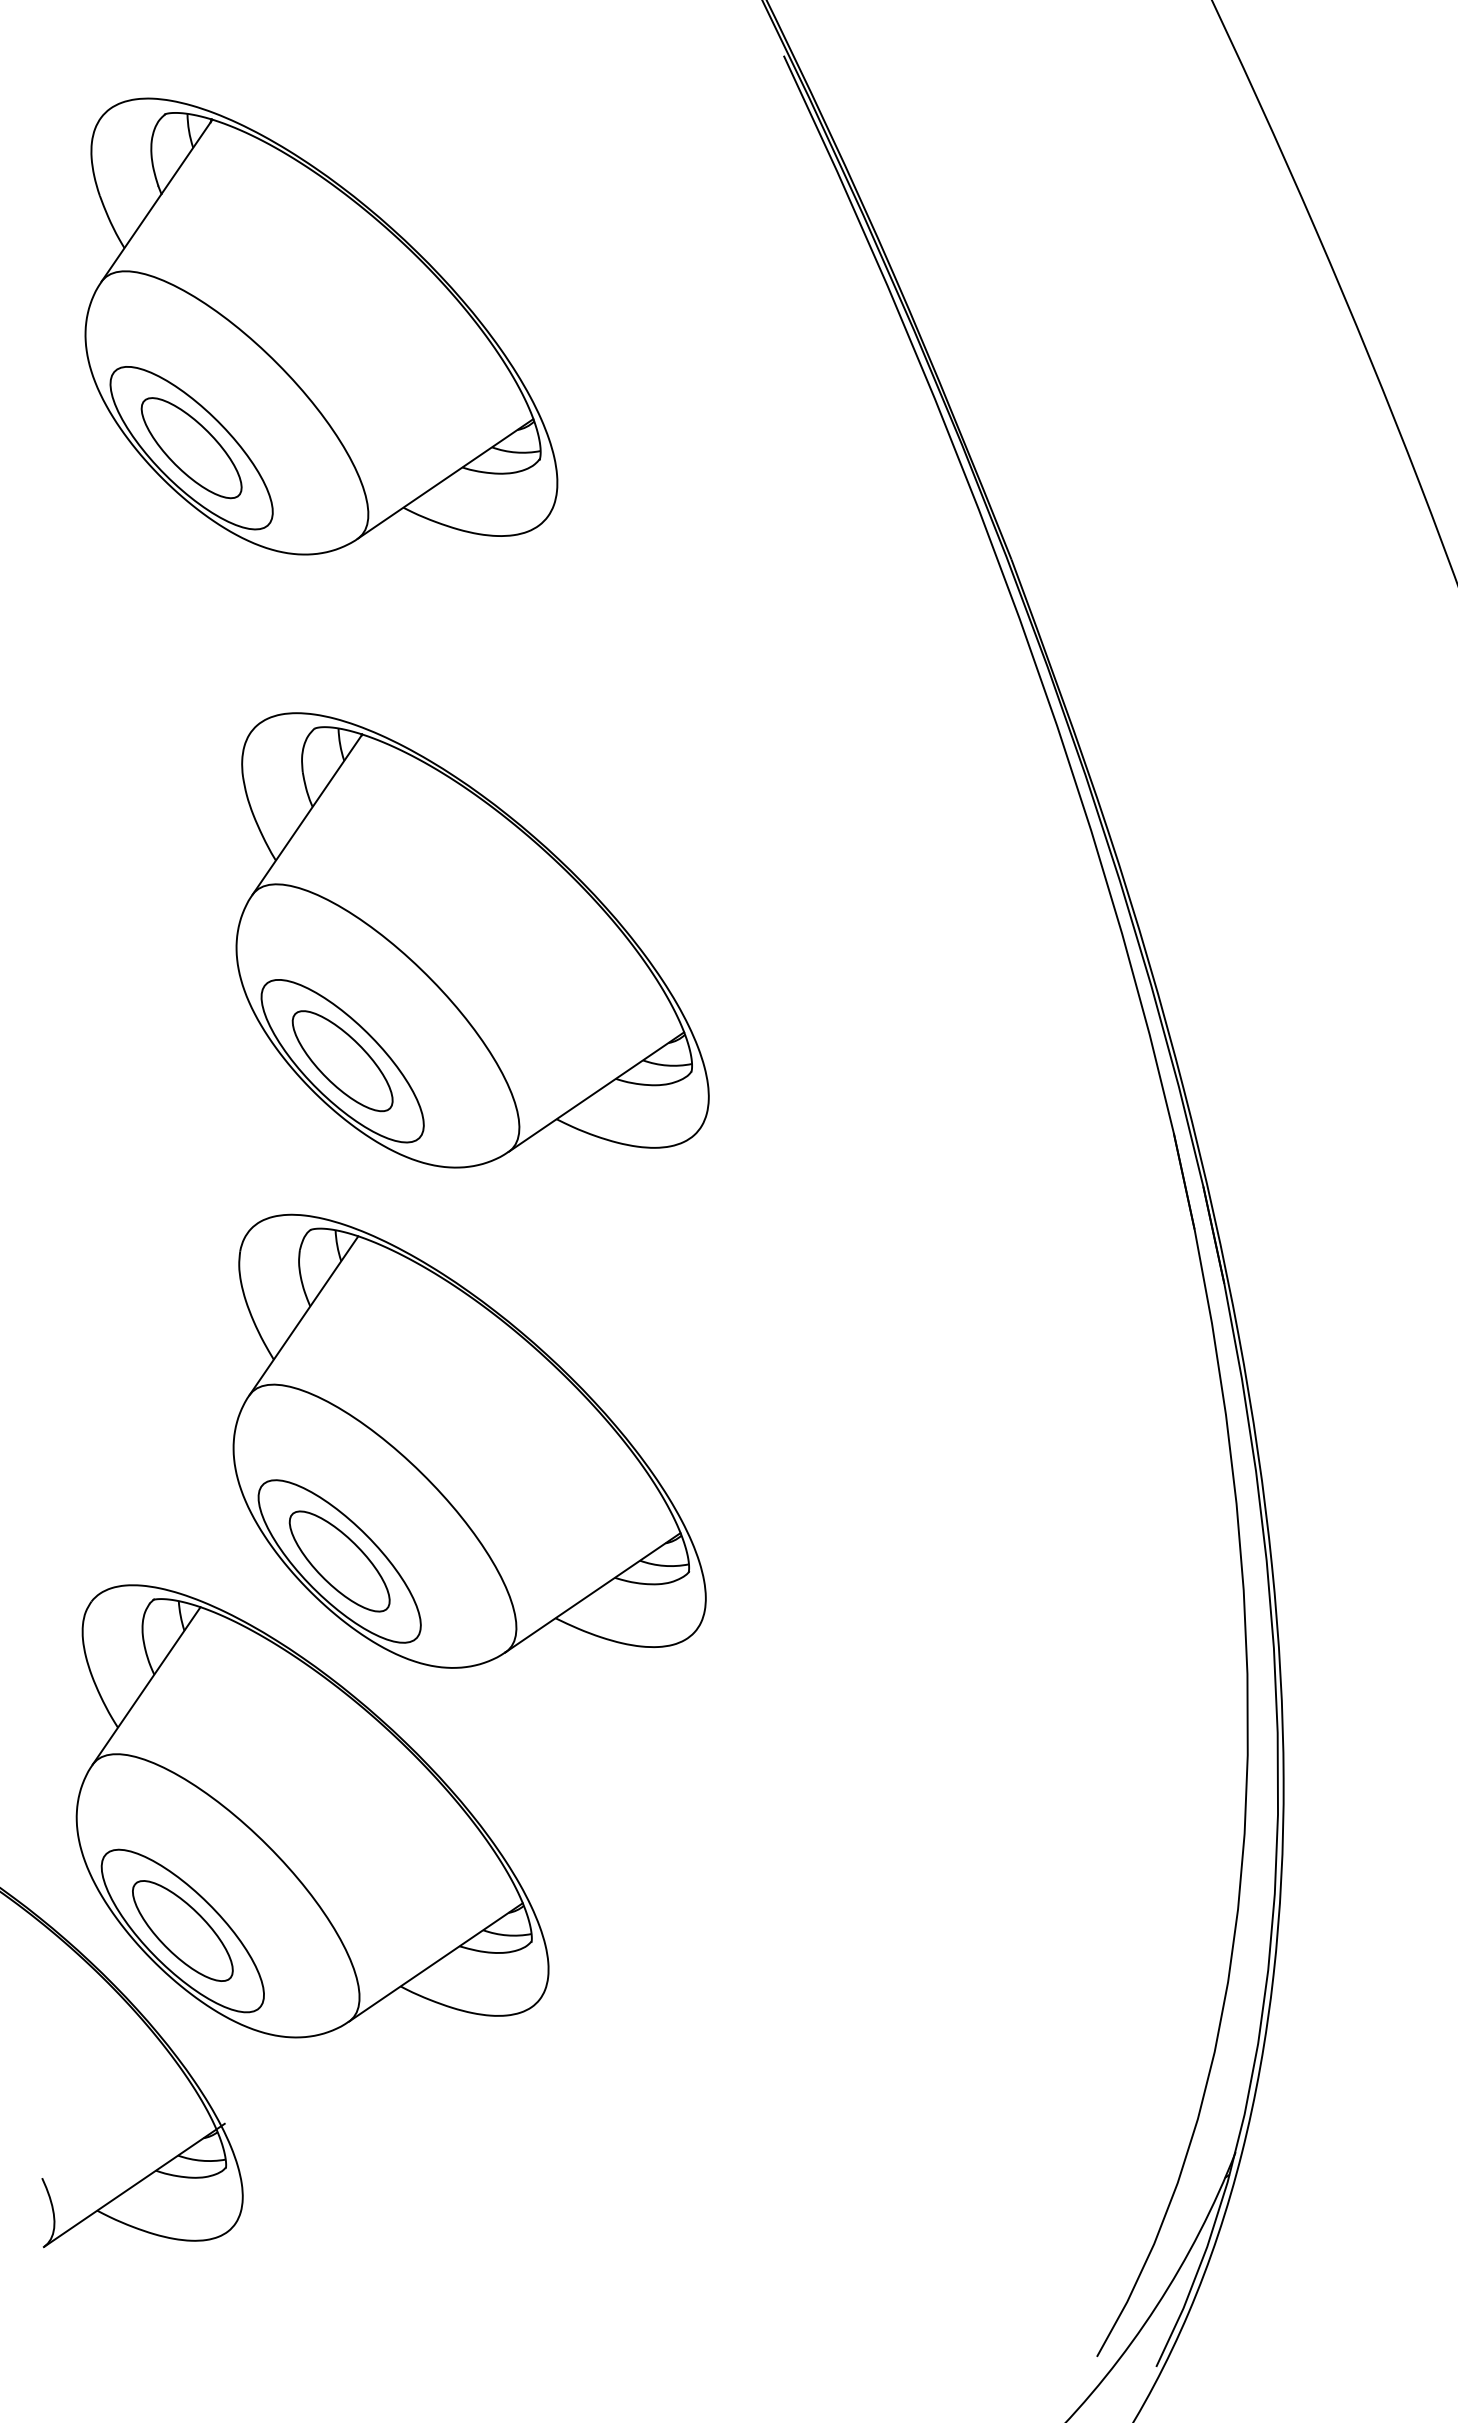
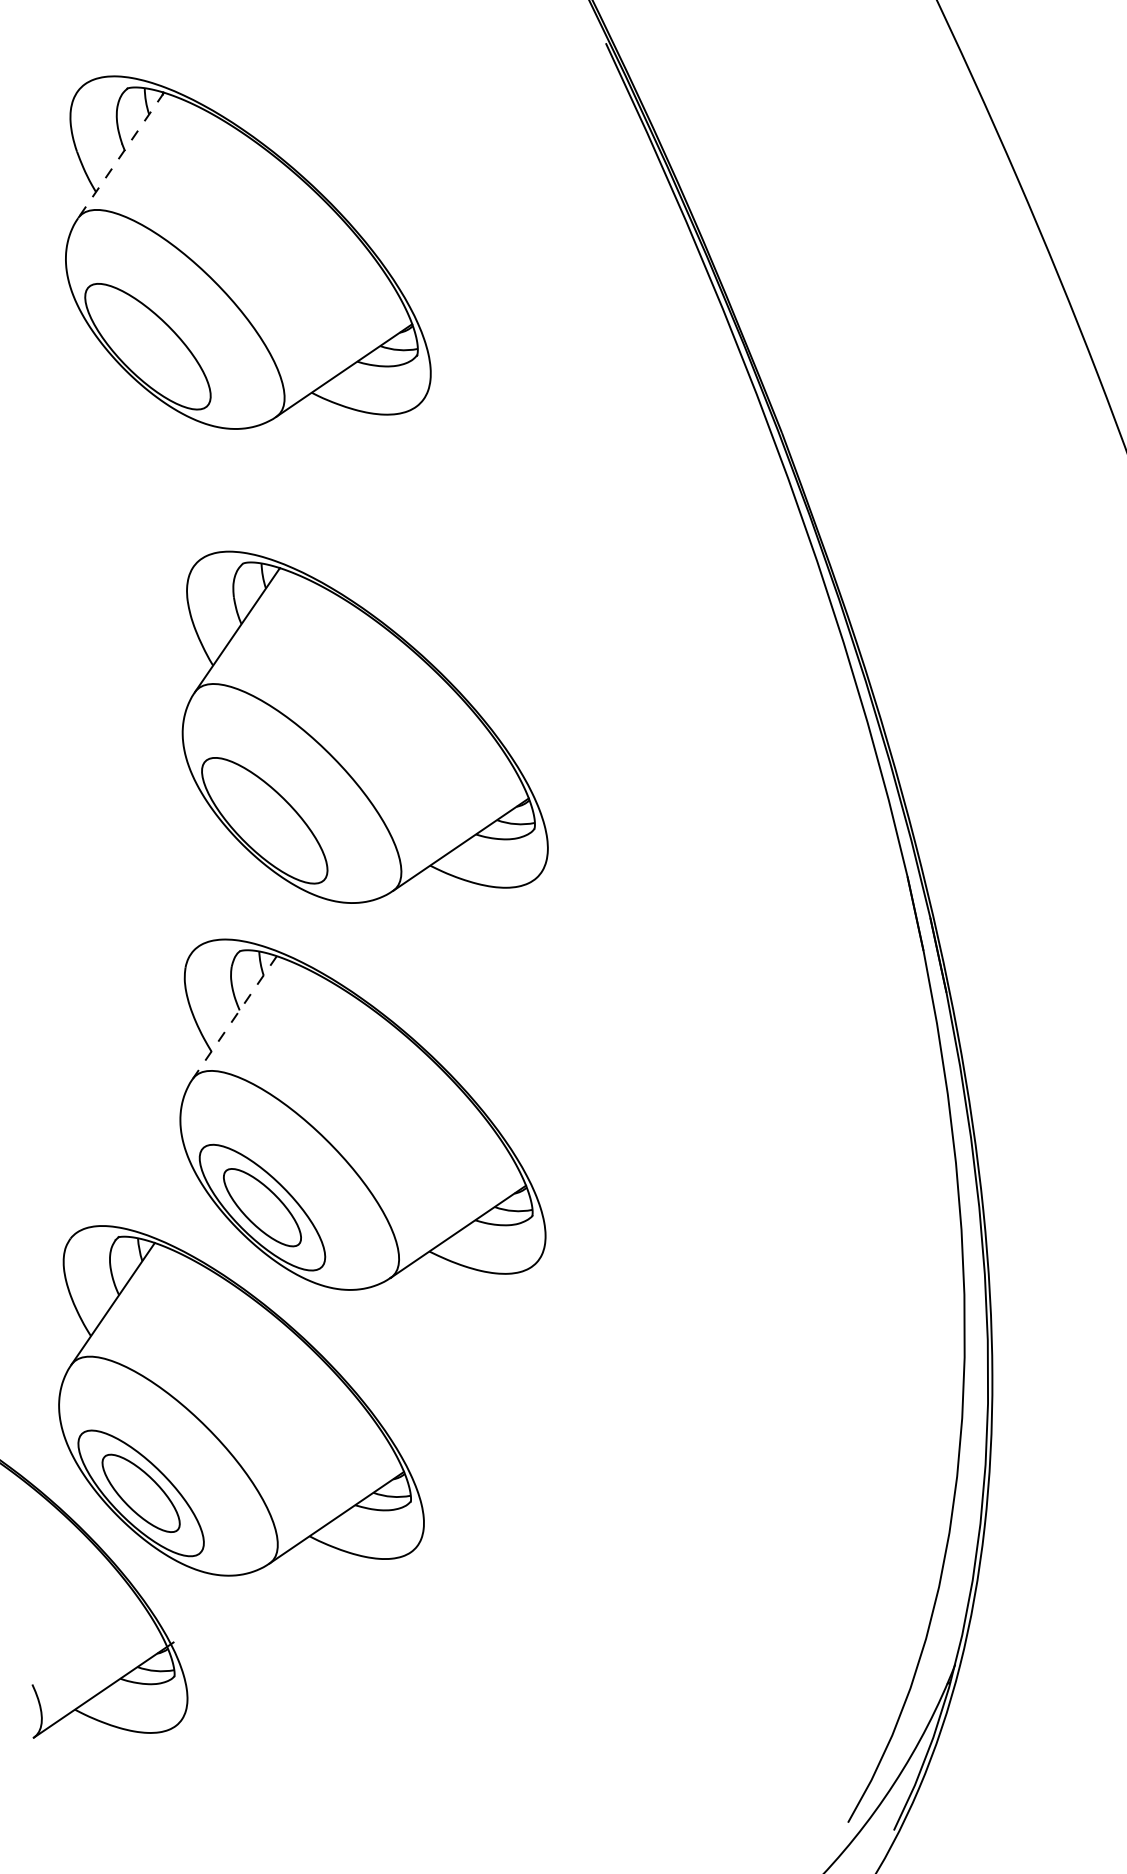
line: (156, 201) -> (120, 155), solid -> dashed
part: (191, 448) -> (147, 346), removed
part: (342, 1061) -> (264, 821), removed
line: (303, 1316) -> (234, 1018), solid -> dashed

